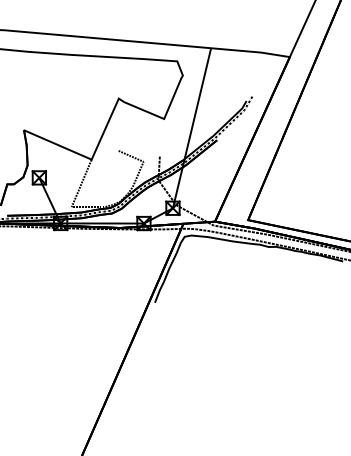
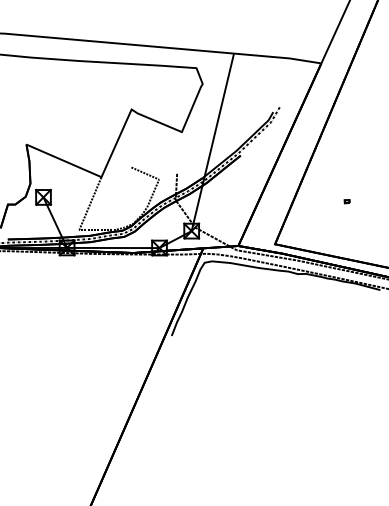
part: (312, 181) -> (346, 201), added

